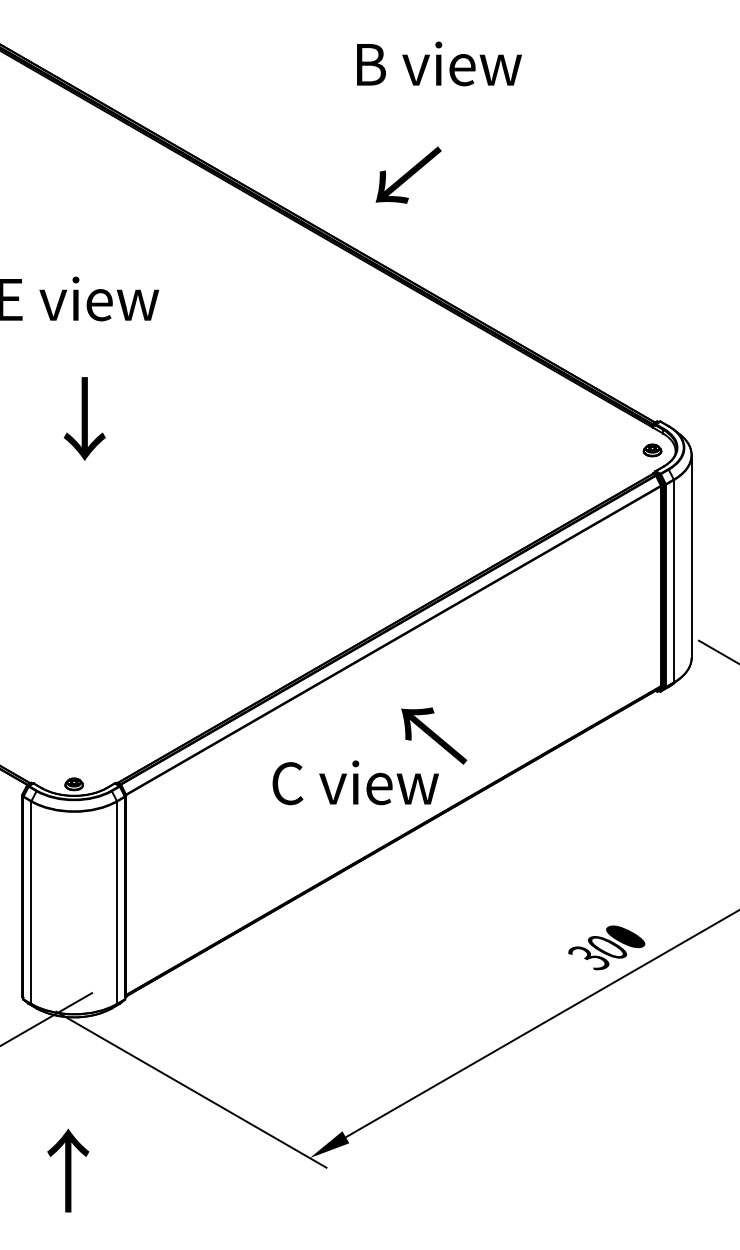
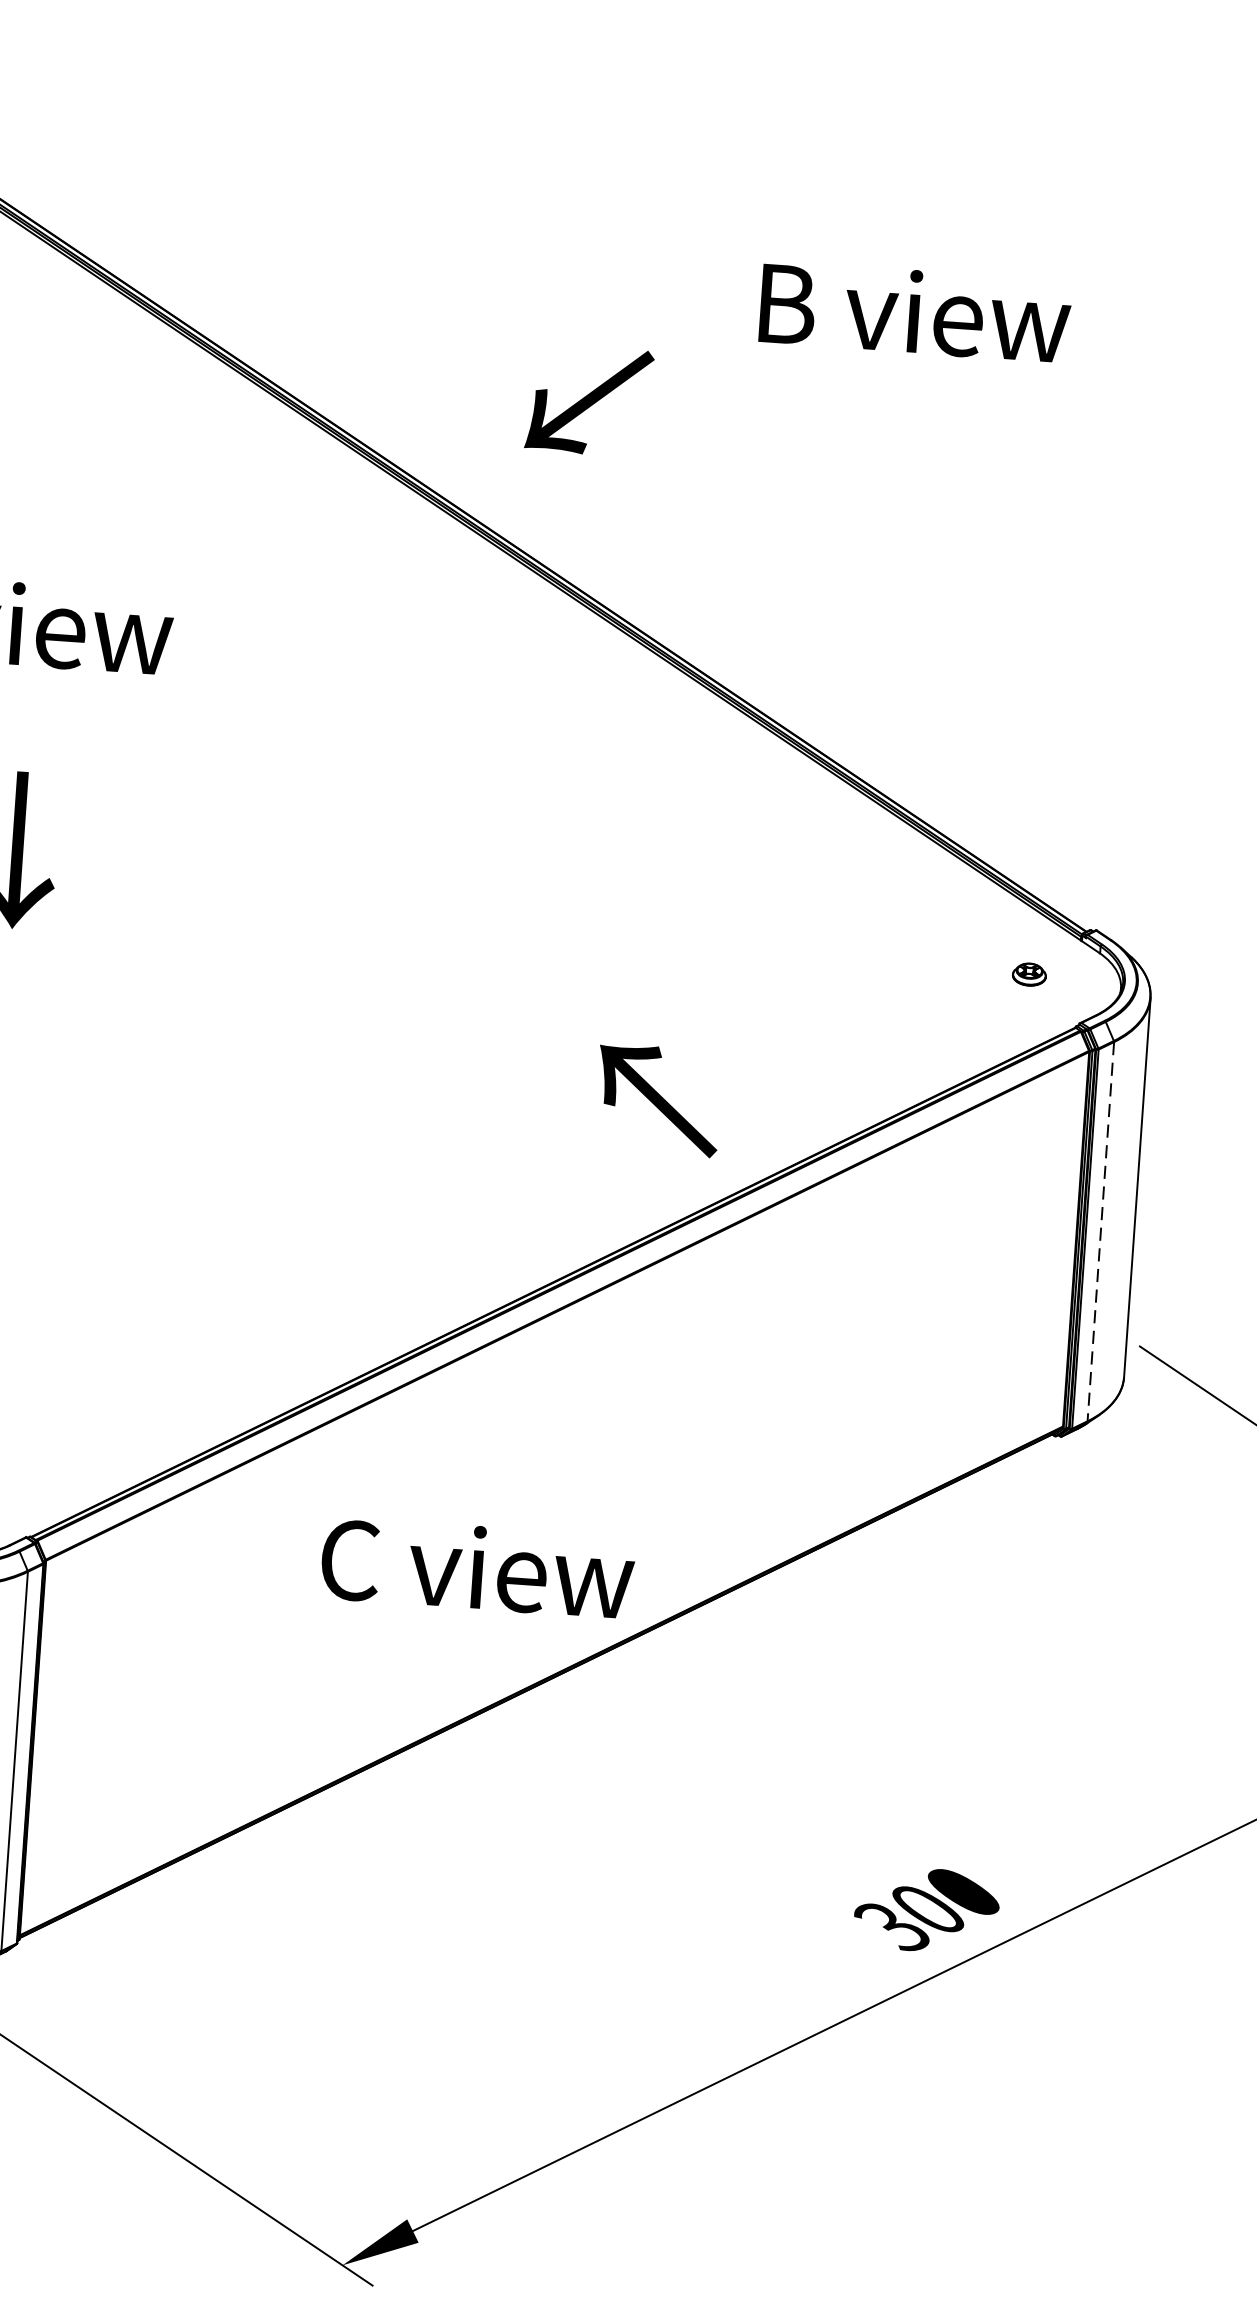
text: (439, 63) -> (915, 311), moved
text: (408, 174) -> (589, 399), moved
part: (652, 450) -> (1029, 974), moved
line: (673, 581) -> (1099, 1232), solid -> dashed
text: (434, 735) -> (658, 1099), moved

